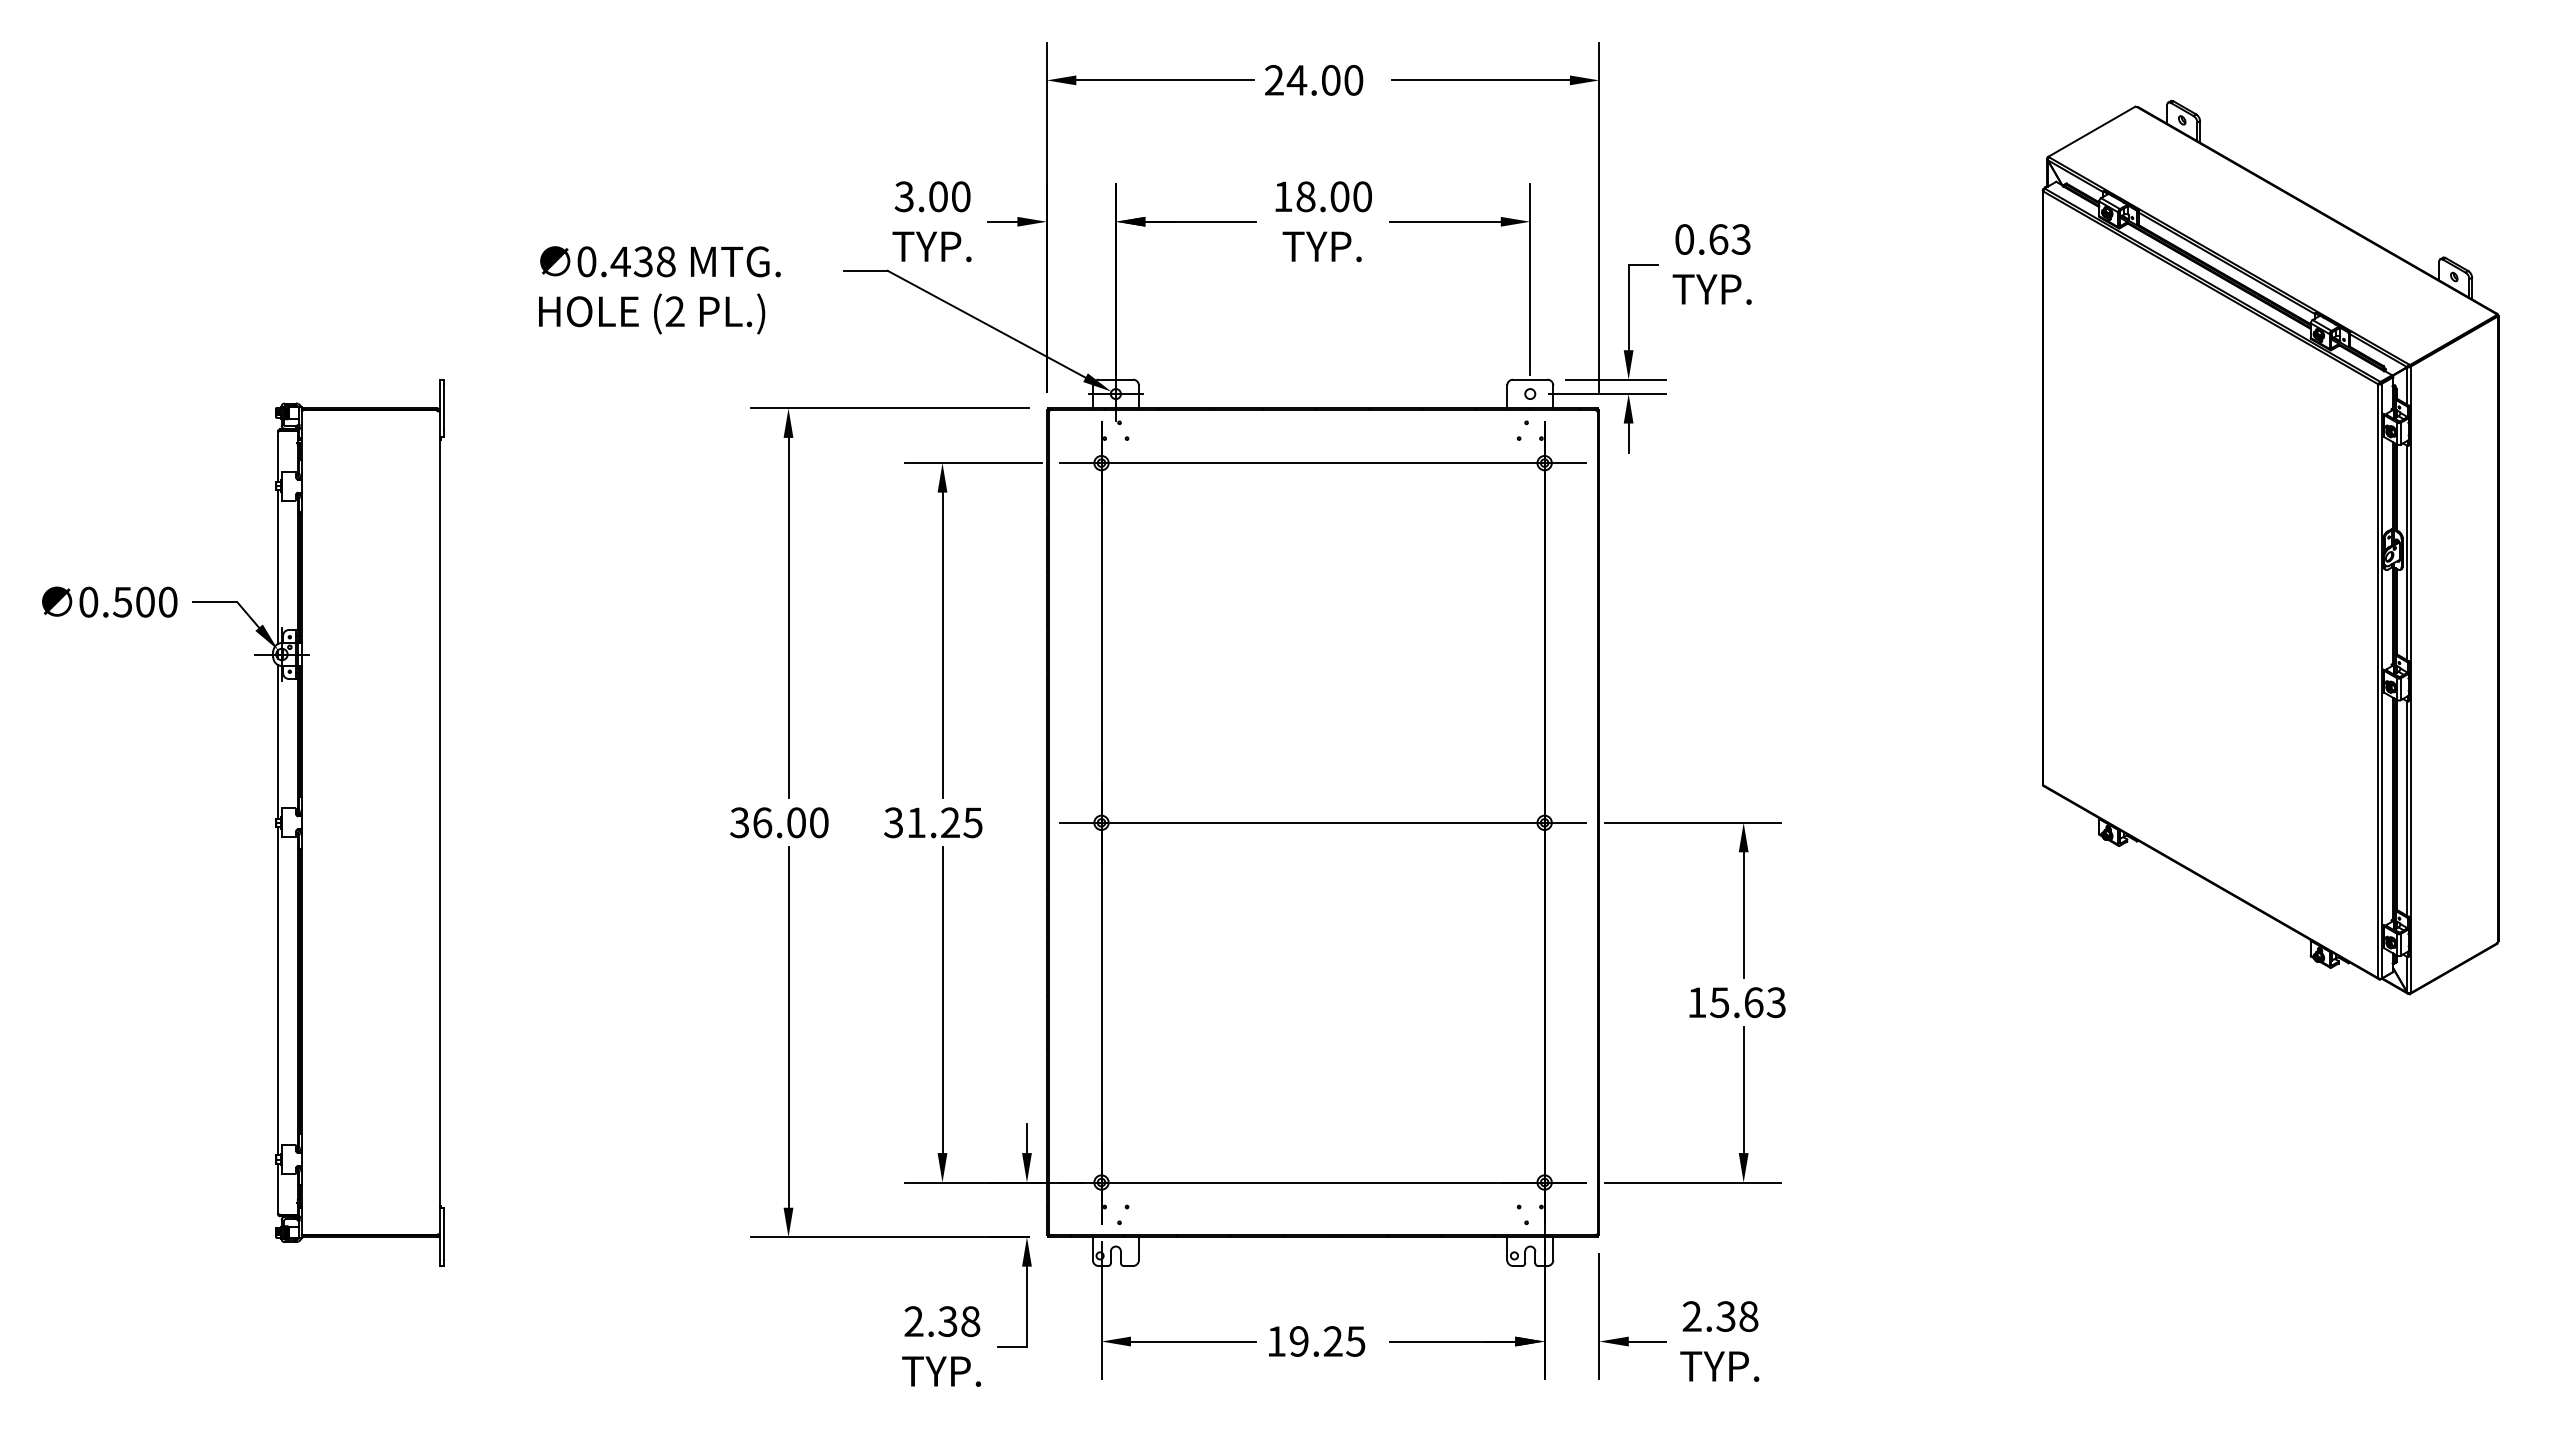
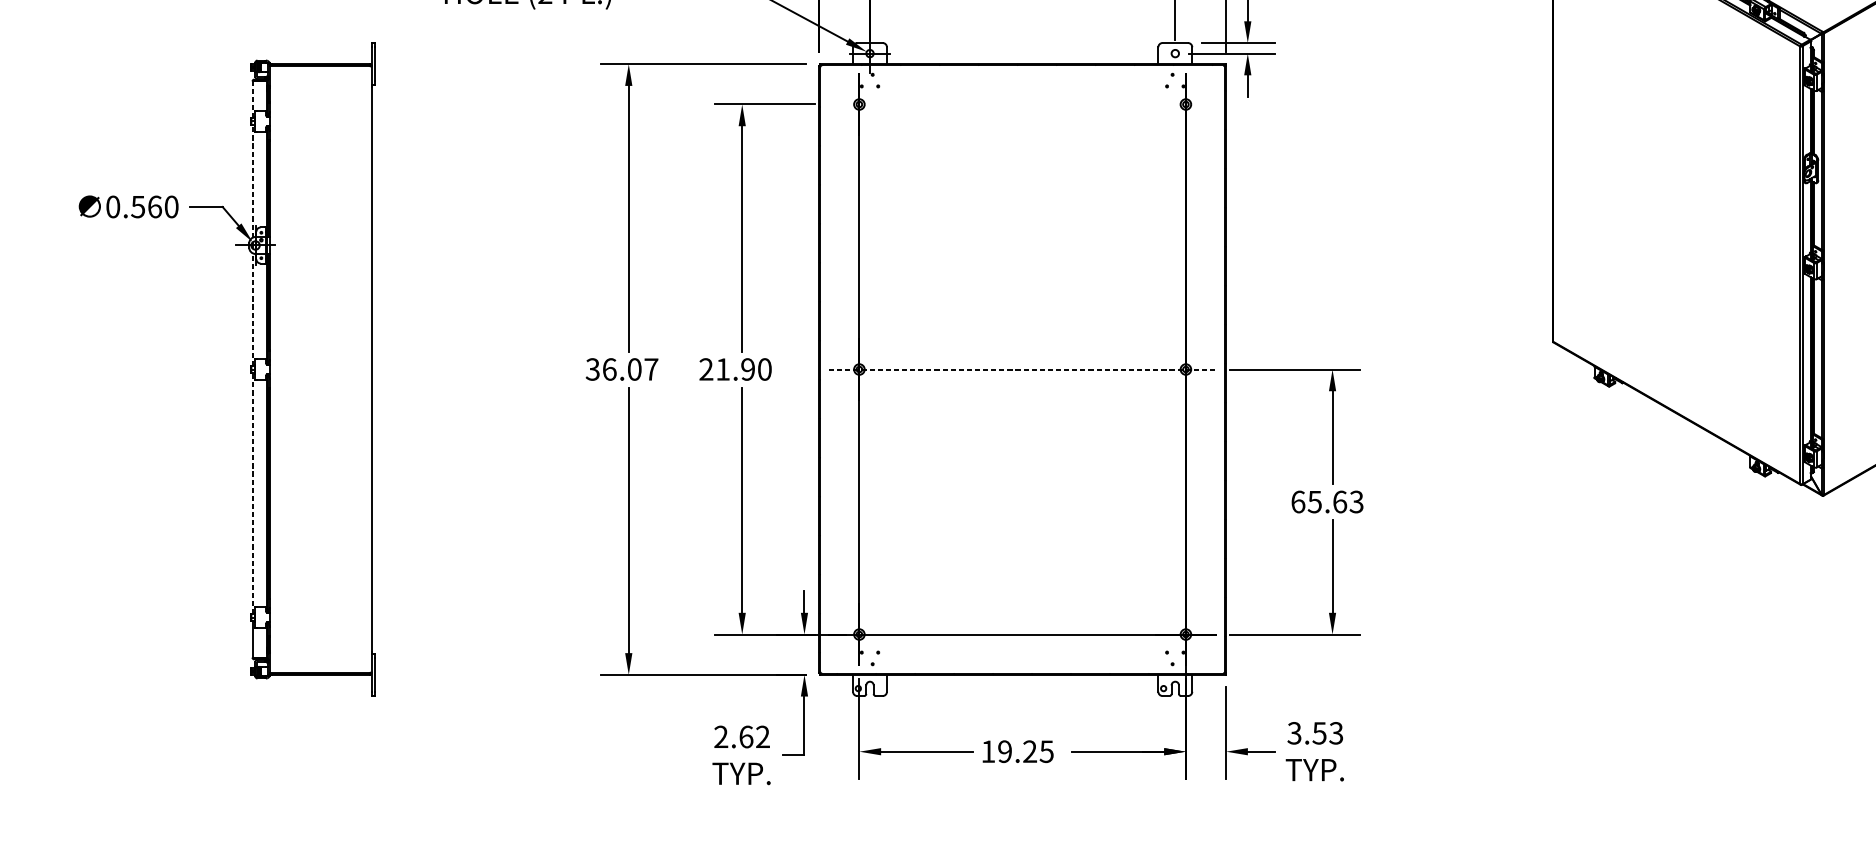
line: (277, 456) -> (252, 99), solid -> dashed
line: (1322, 463) -> (1022, 104), removed
line: (277, 567) -> (252, 181), solid -> dashed
text: (145, 601) -> (155, 206), 0.500 -> 0.560
line: (277, 741) -> (252, 309), solid -> dashed
text: (819, 822) -> (651, 369), 36.00 -> 36.07
text: (933, 822) -> (735, 369), 31.25 -> 21.90
line: (1323, 822) -> (1022, 369), solid -> dashed
line: (277, 990) -> (252, 493), solid -> dashed
text: (1697, 1002) -> (1298, 501), 15.63 -> 65.63
text: (1720, 1316) -> (1315, 733), 2.38 -> 3.53
text: (959, 1321) -> (754, 736), 2.38 -> 2.62

